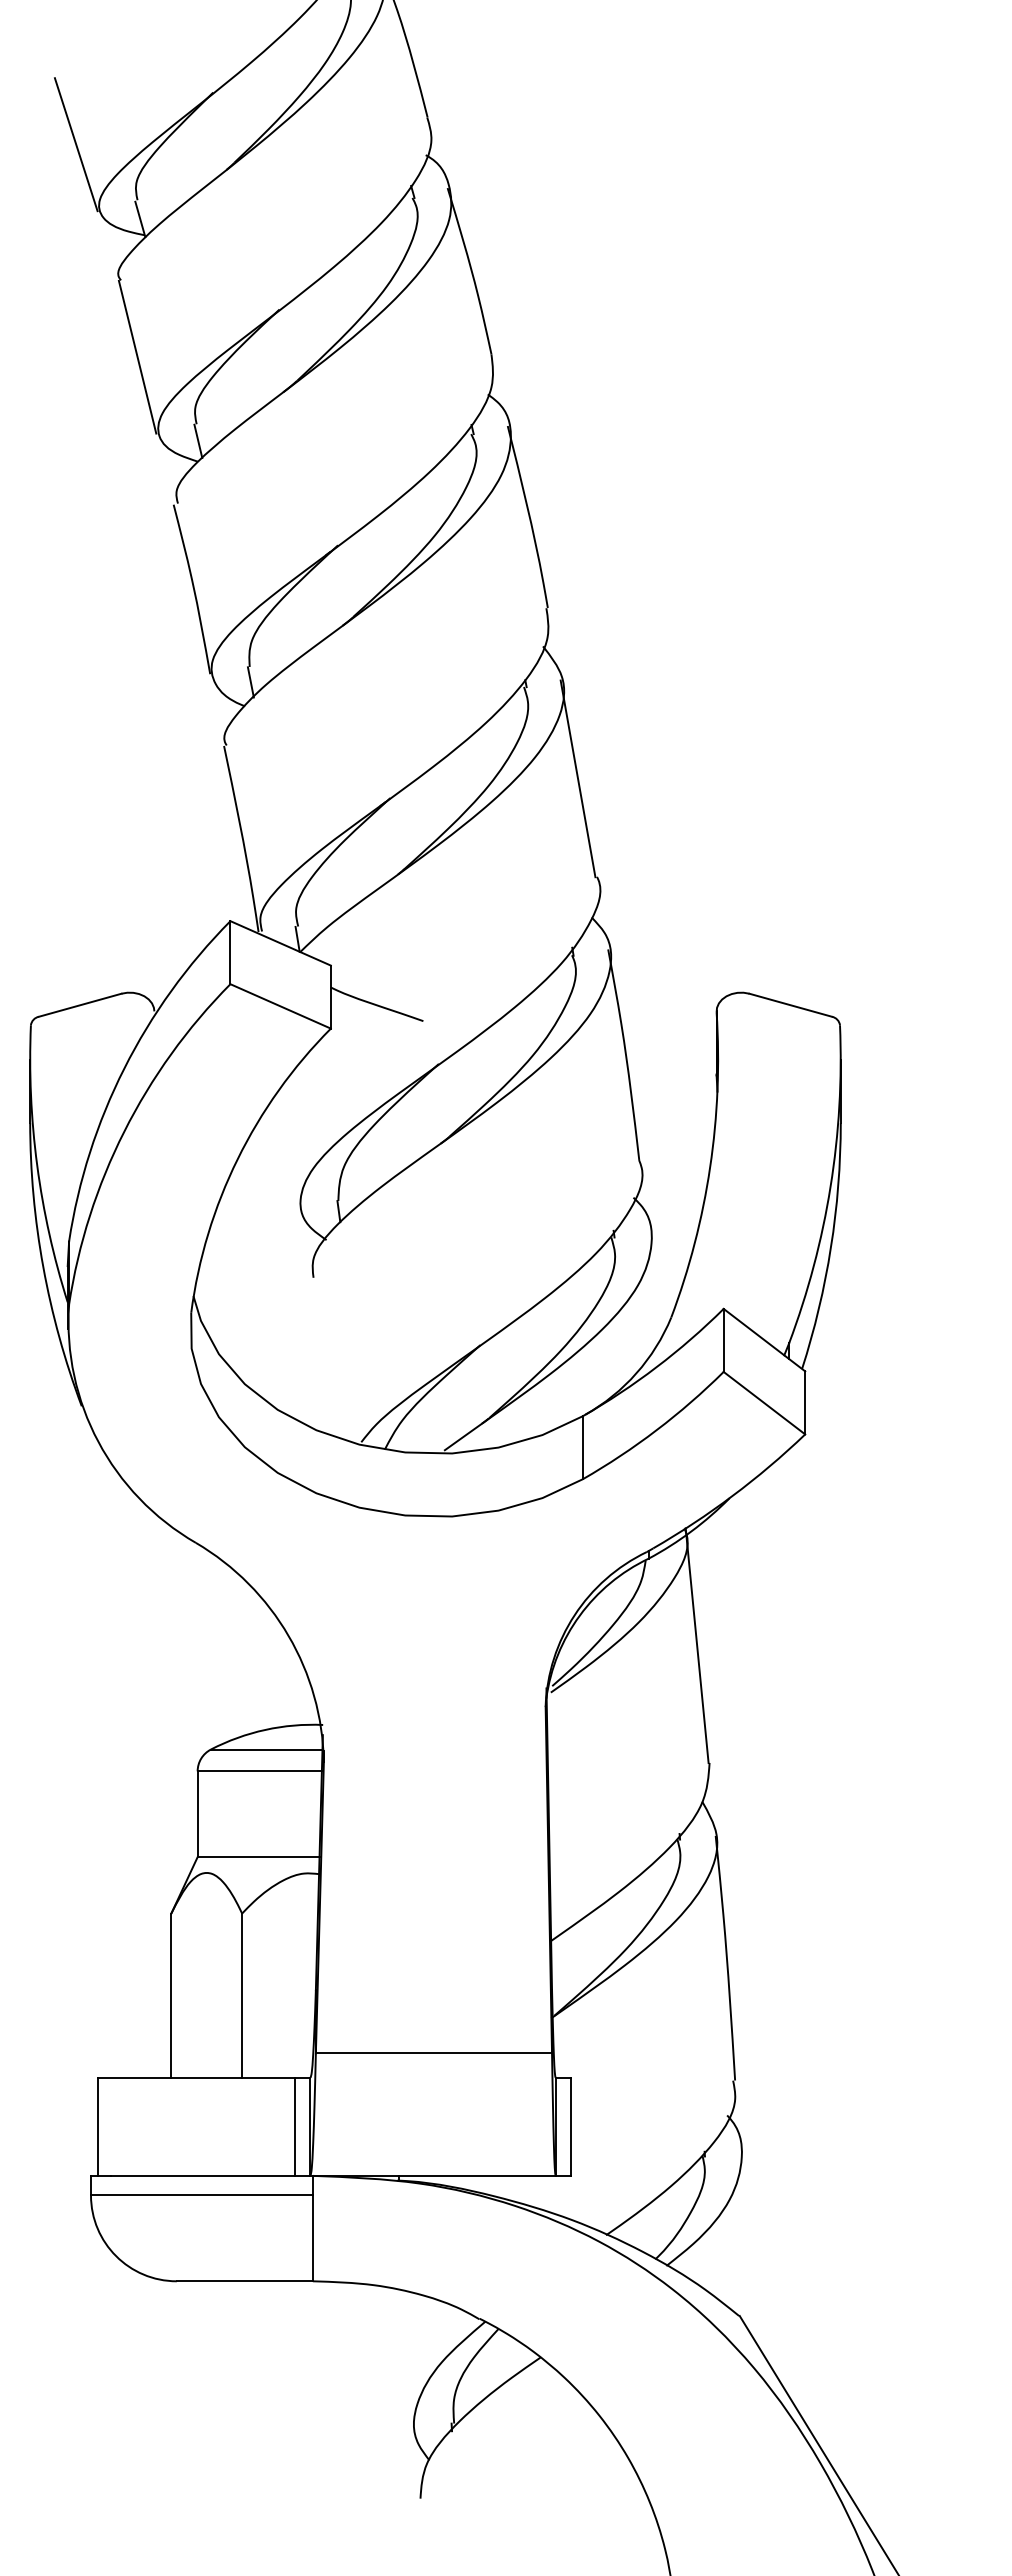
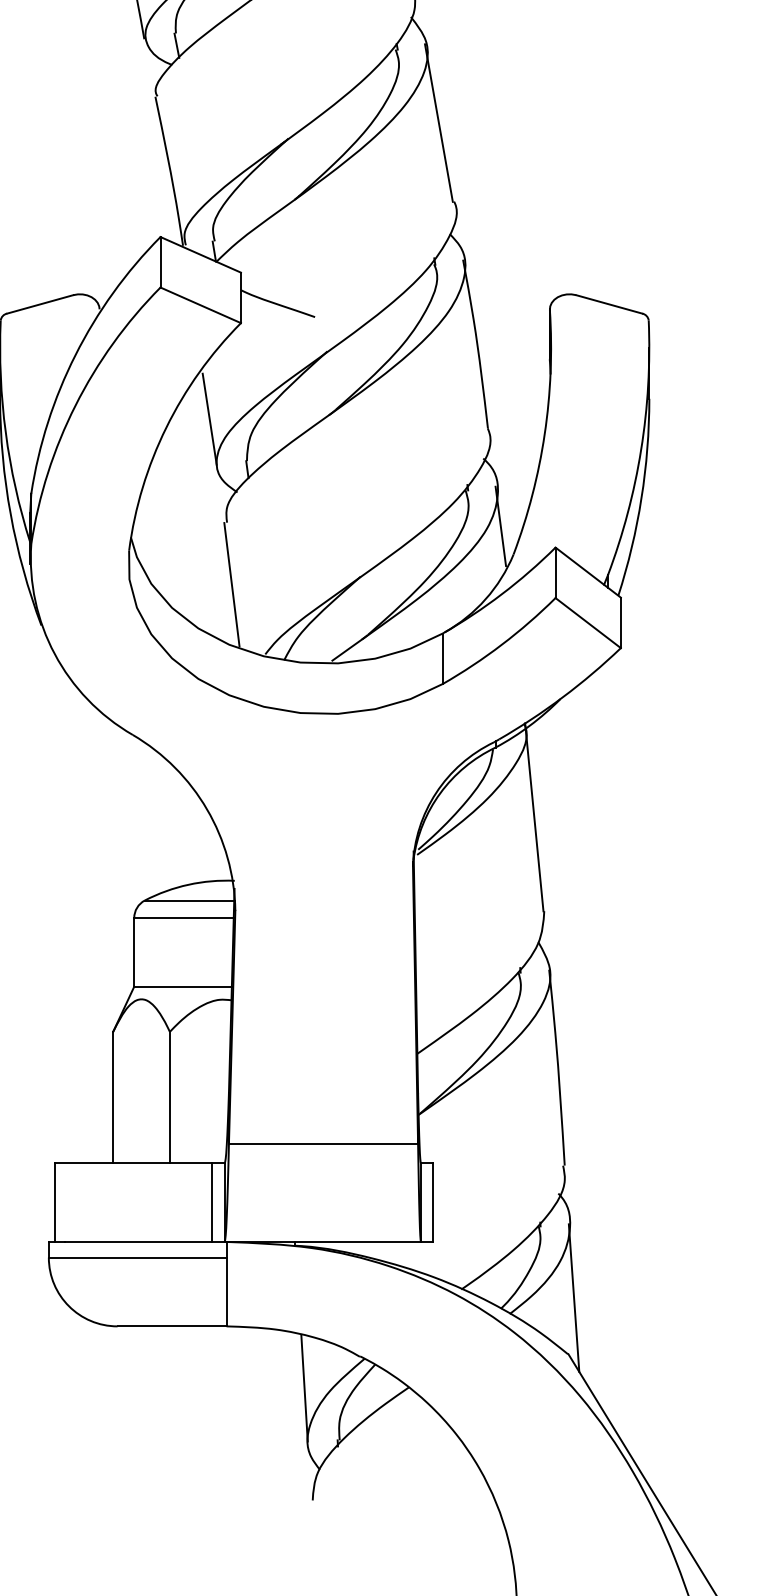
line: (291, 1148) -> (209, 419), added
line: (654, 1281) -> (500, 525), added
line: (319, 1355) -> (231, 584), added
line: (746, 2245) -> (573, 1297), added
line: (410, 2358) -> (304, 1388), added

